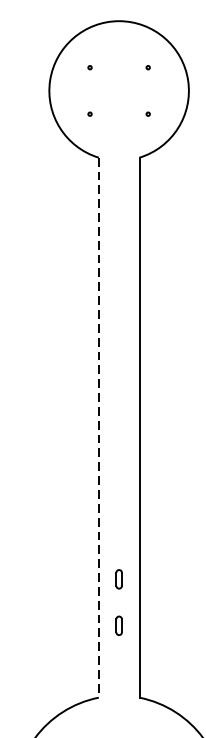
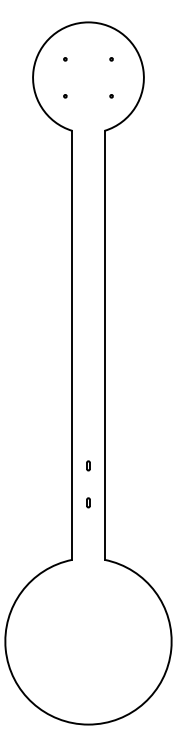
line: (99, 427) -> (72, 345), dashed -> solid
part: (119, 578) -> (88, 465), size x0.62
part: (119, 625) -> (88, 502), size x0.62

